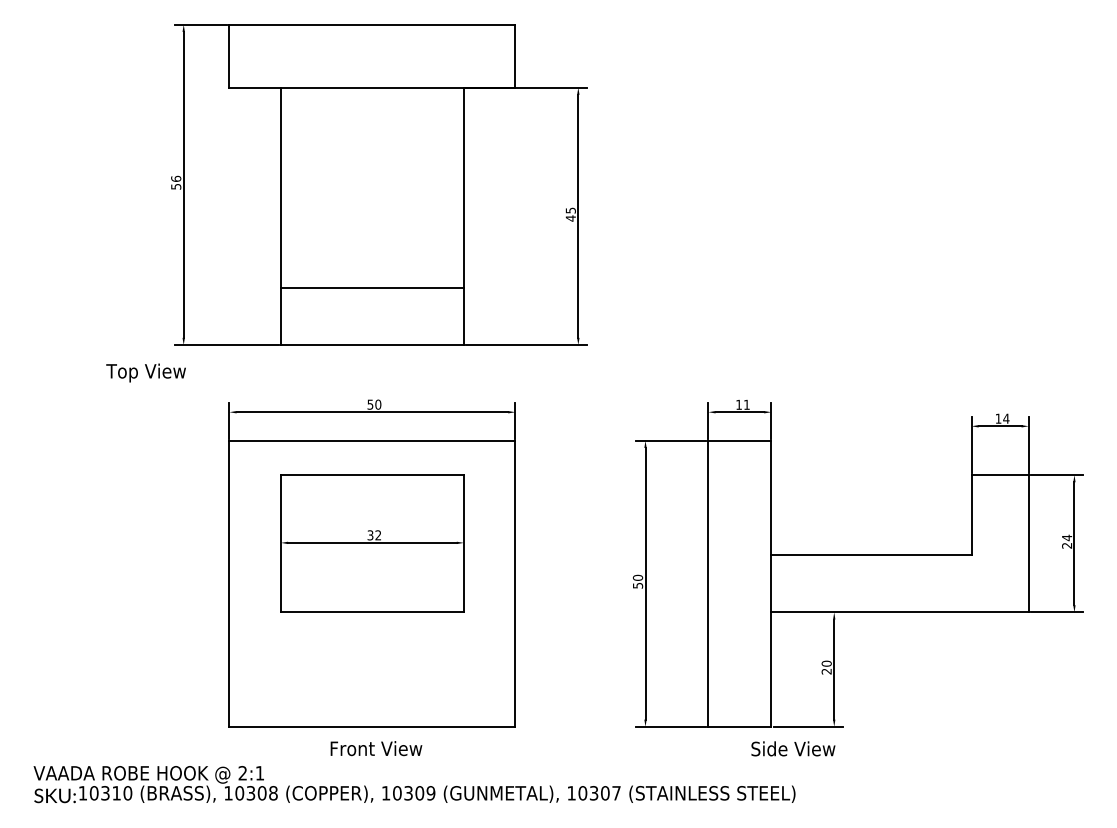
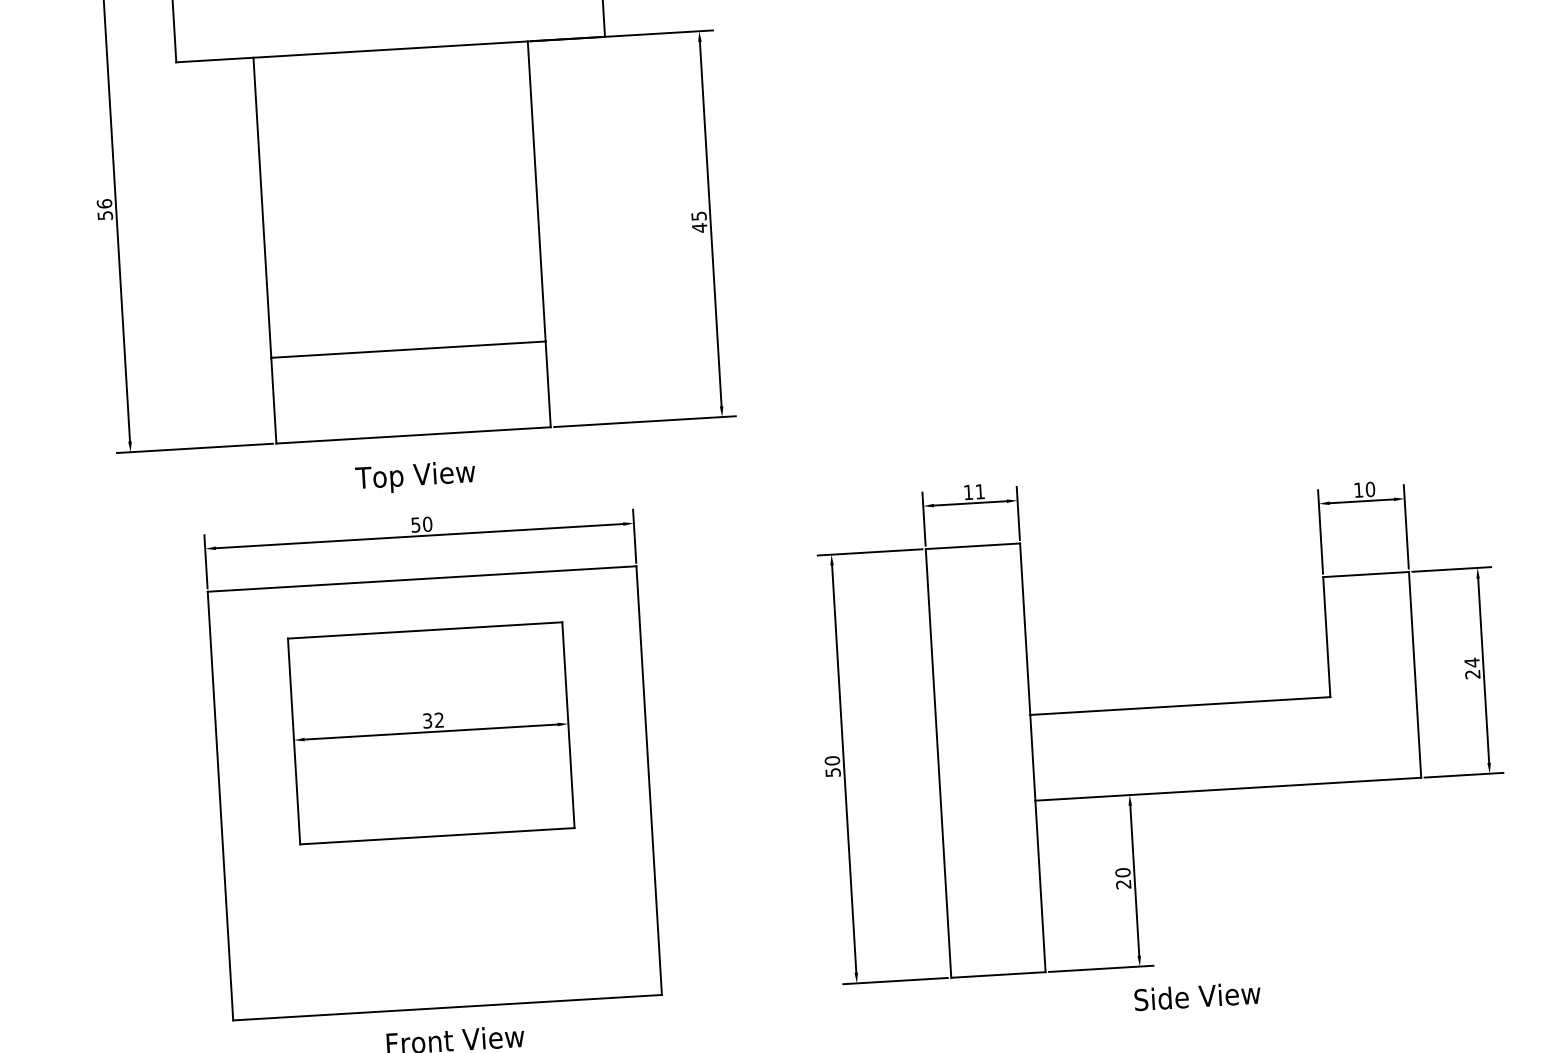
text: (145, 372) -> (414, 476), moved
text: (1006, 418) -> (1370, 489), 14 -> 10
text: (793, 748) -> (1197, 995), moved

